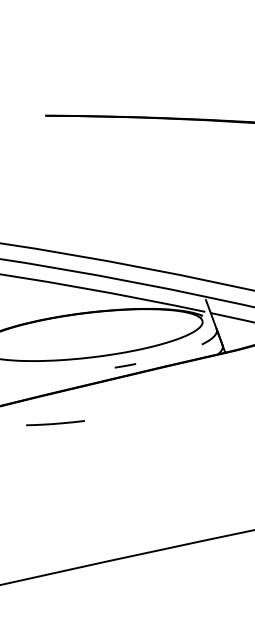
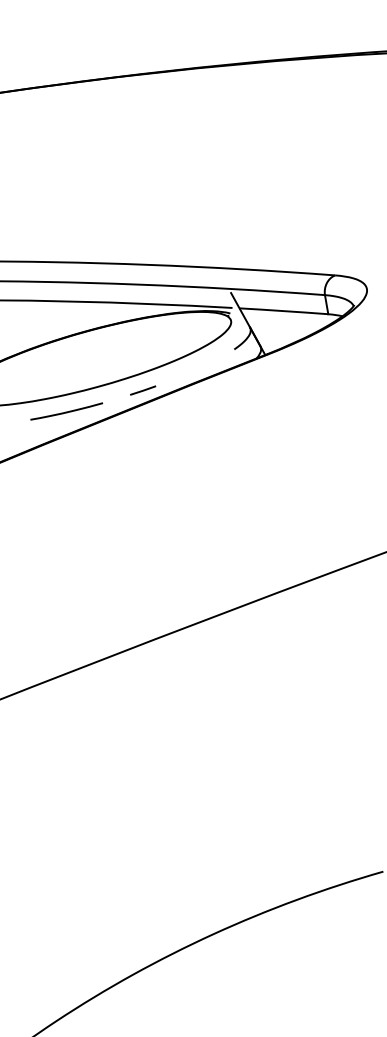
curve: (55, 423) -> (66, 411), moved

